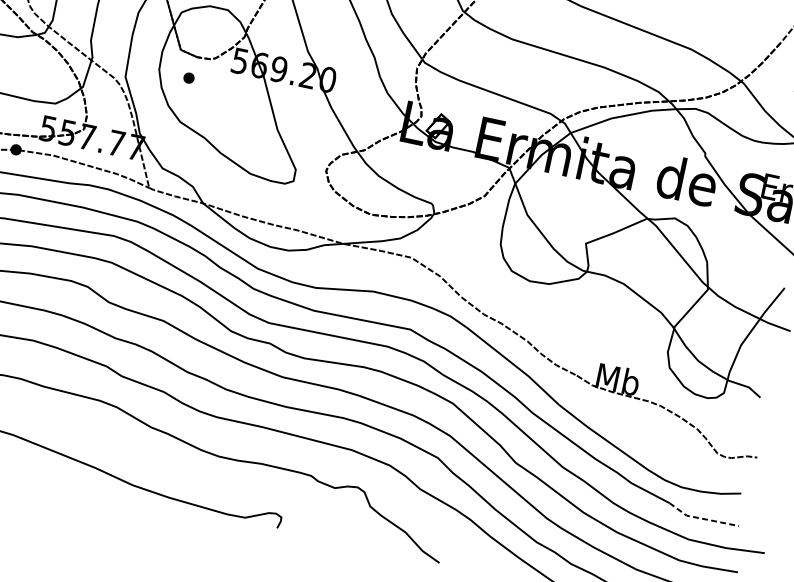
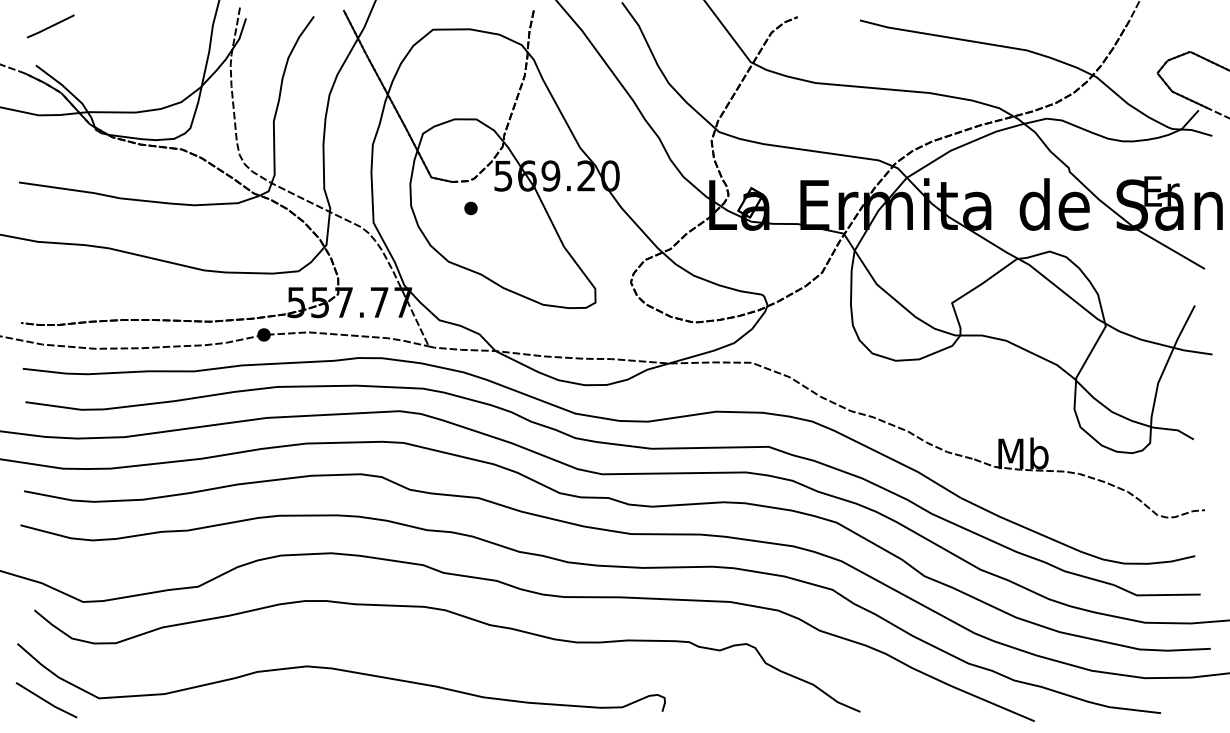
part: (188, 78) -> (470, 208), moved
line: (701, 518) -> (1155, 595), dashed -> solid

